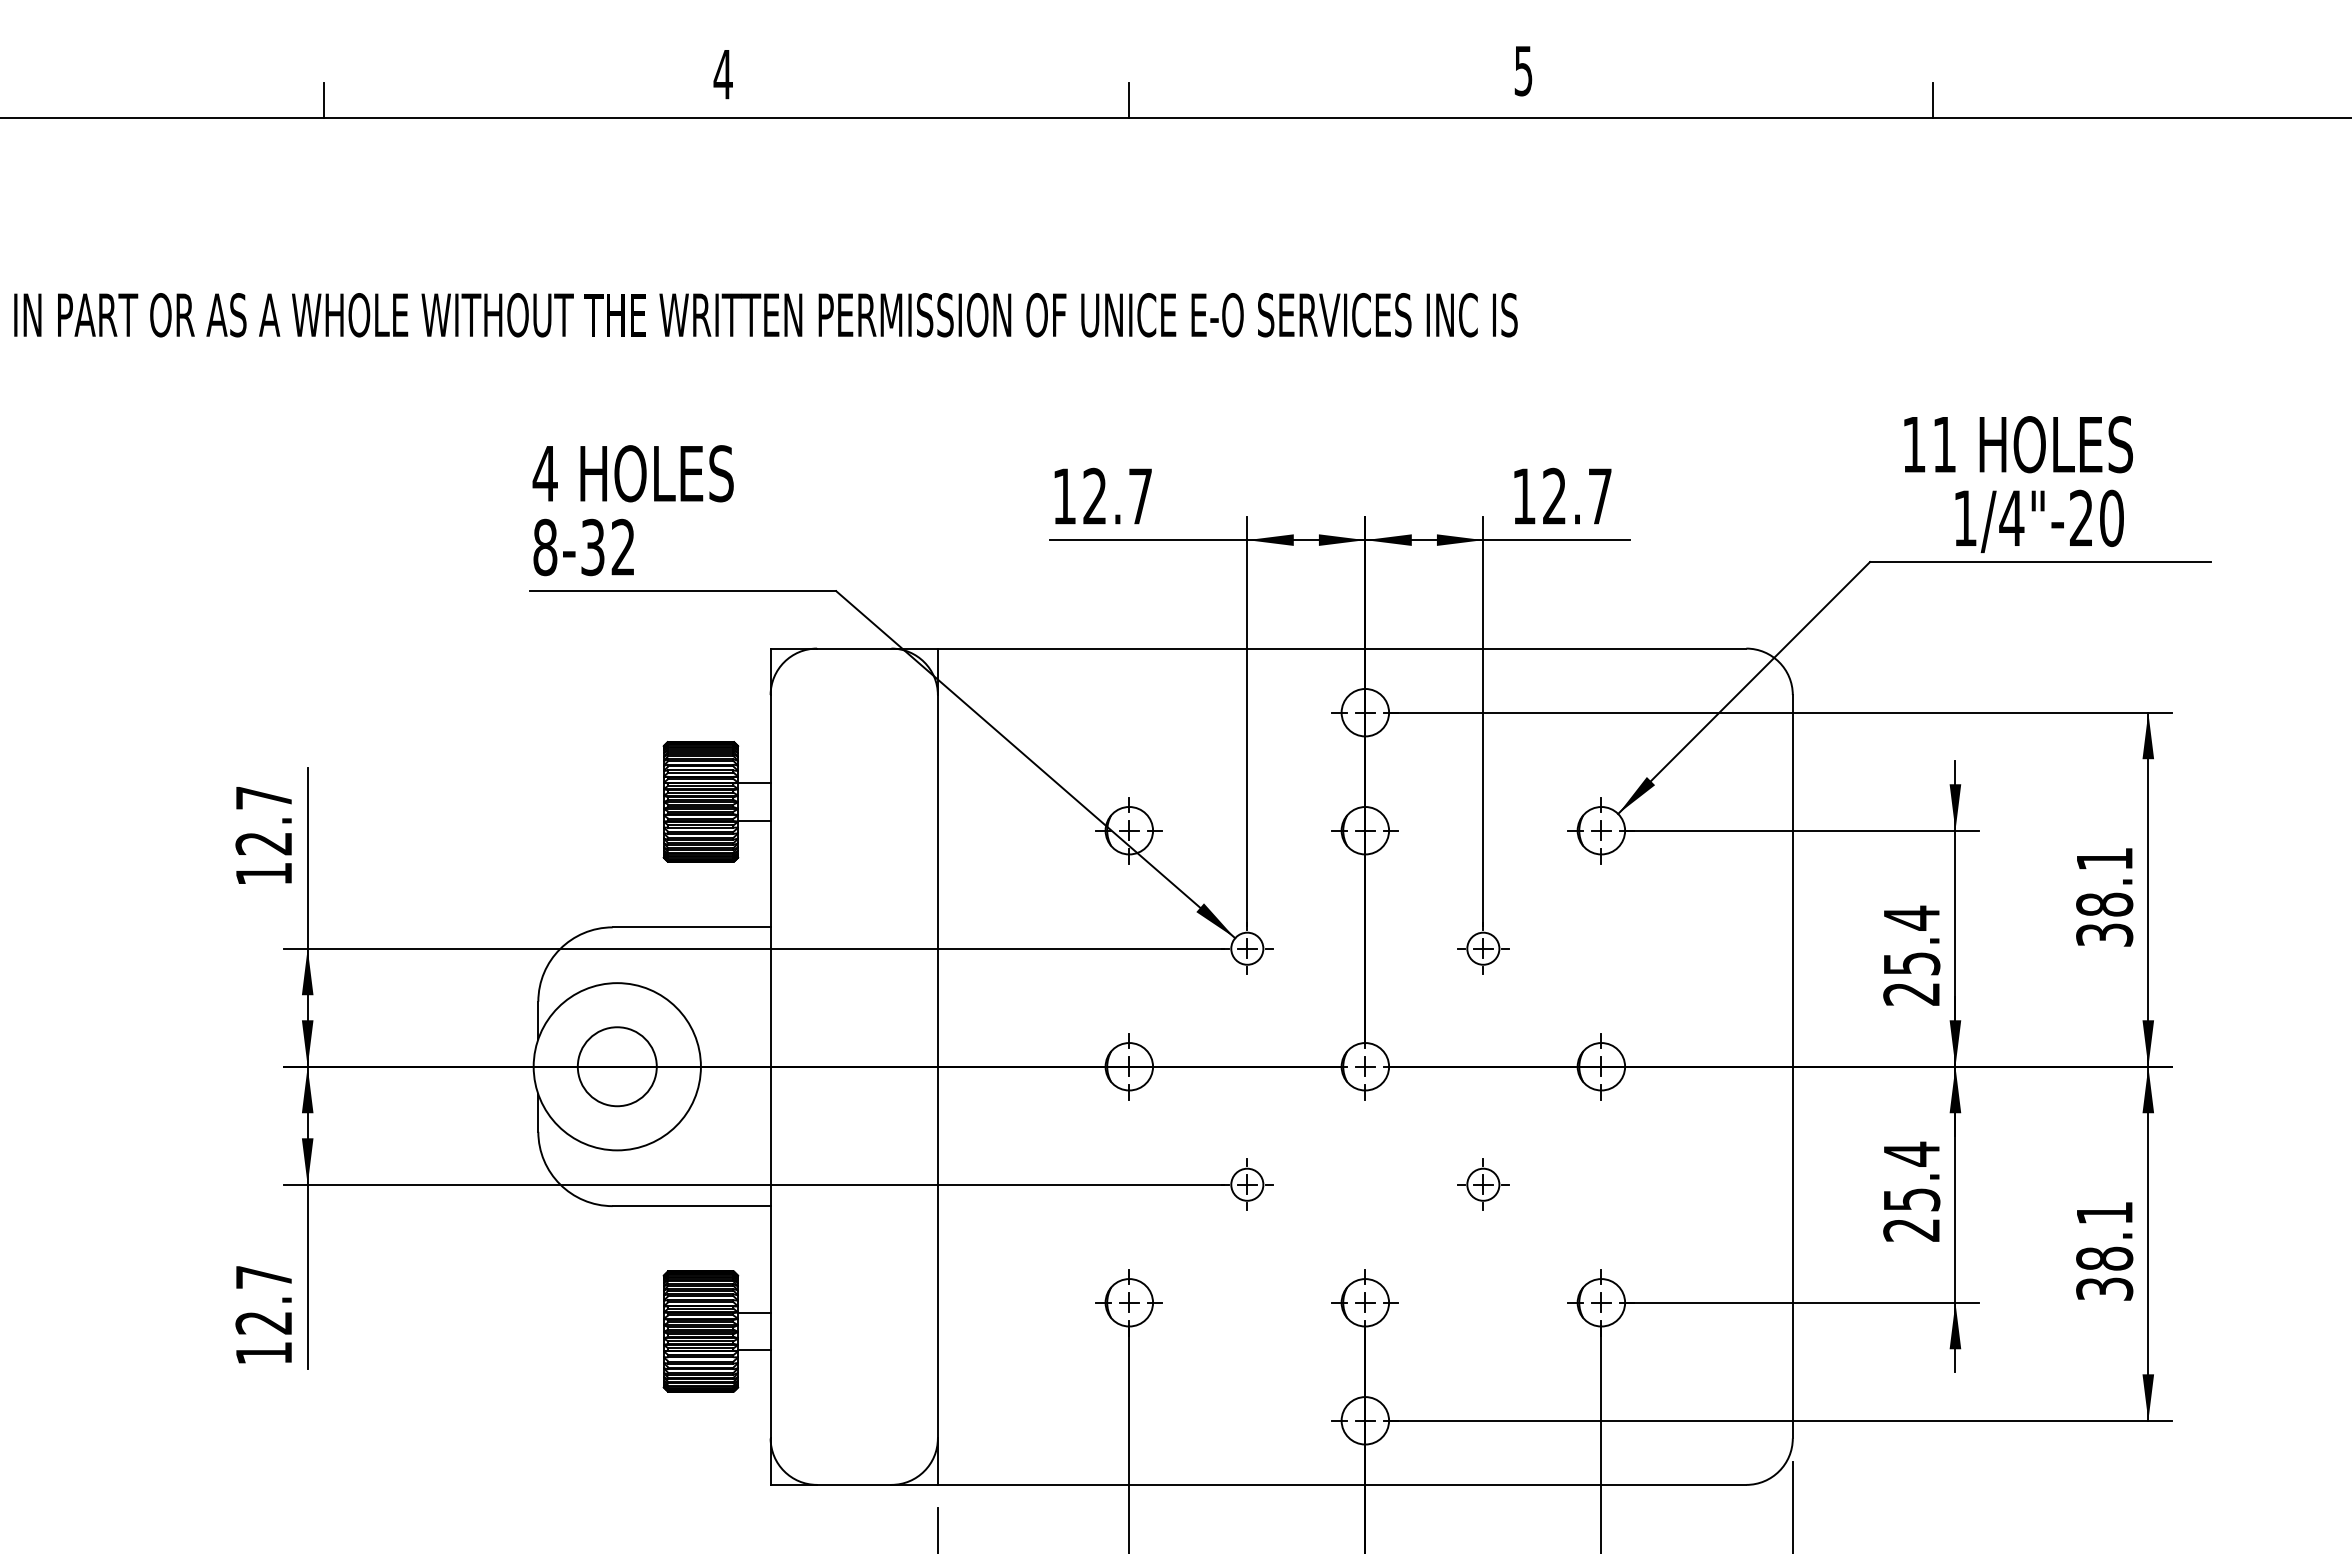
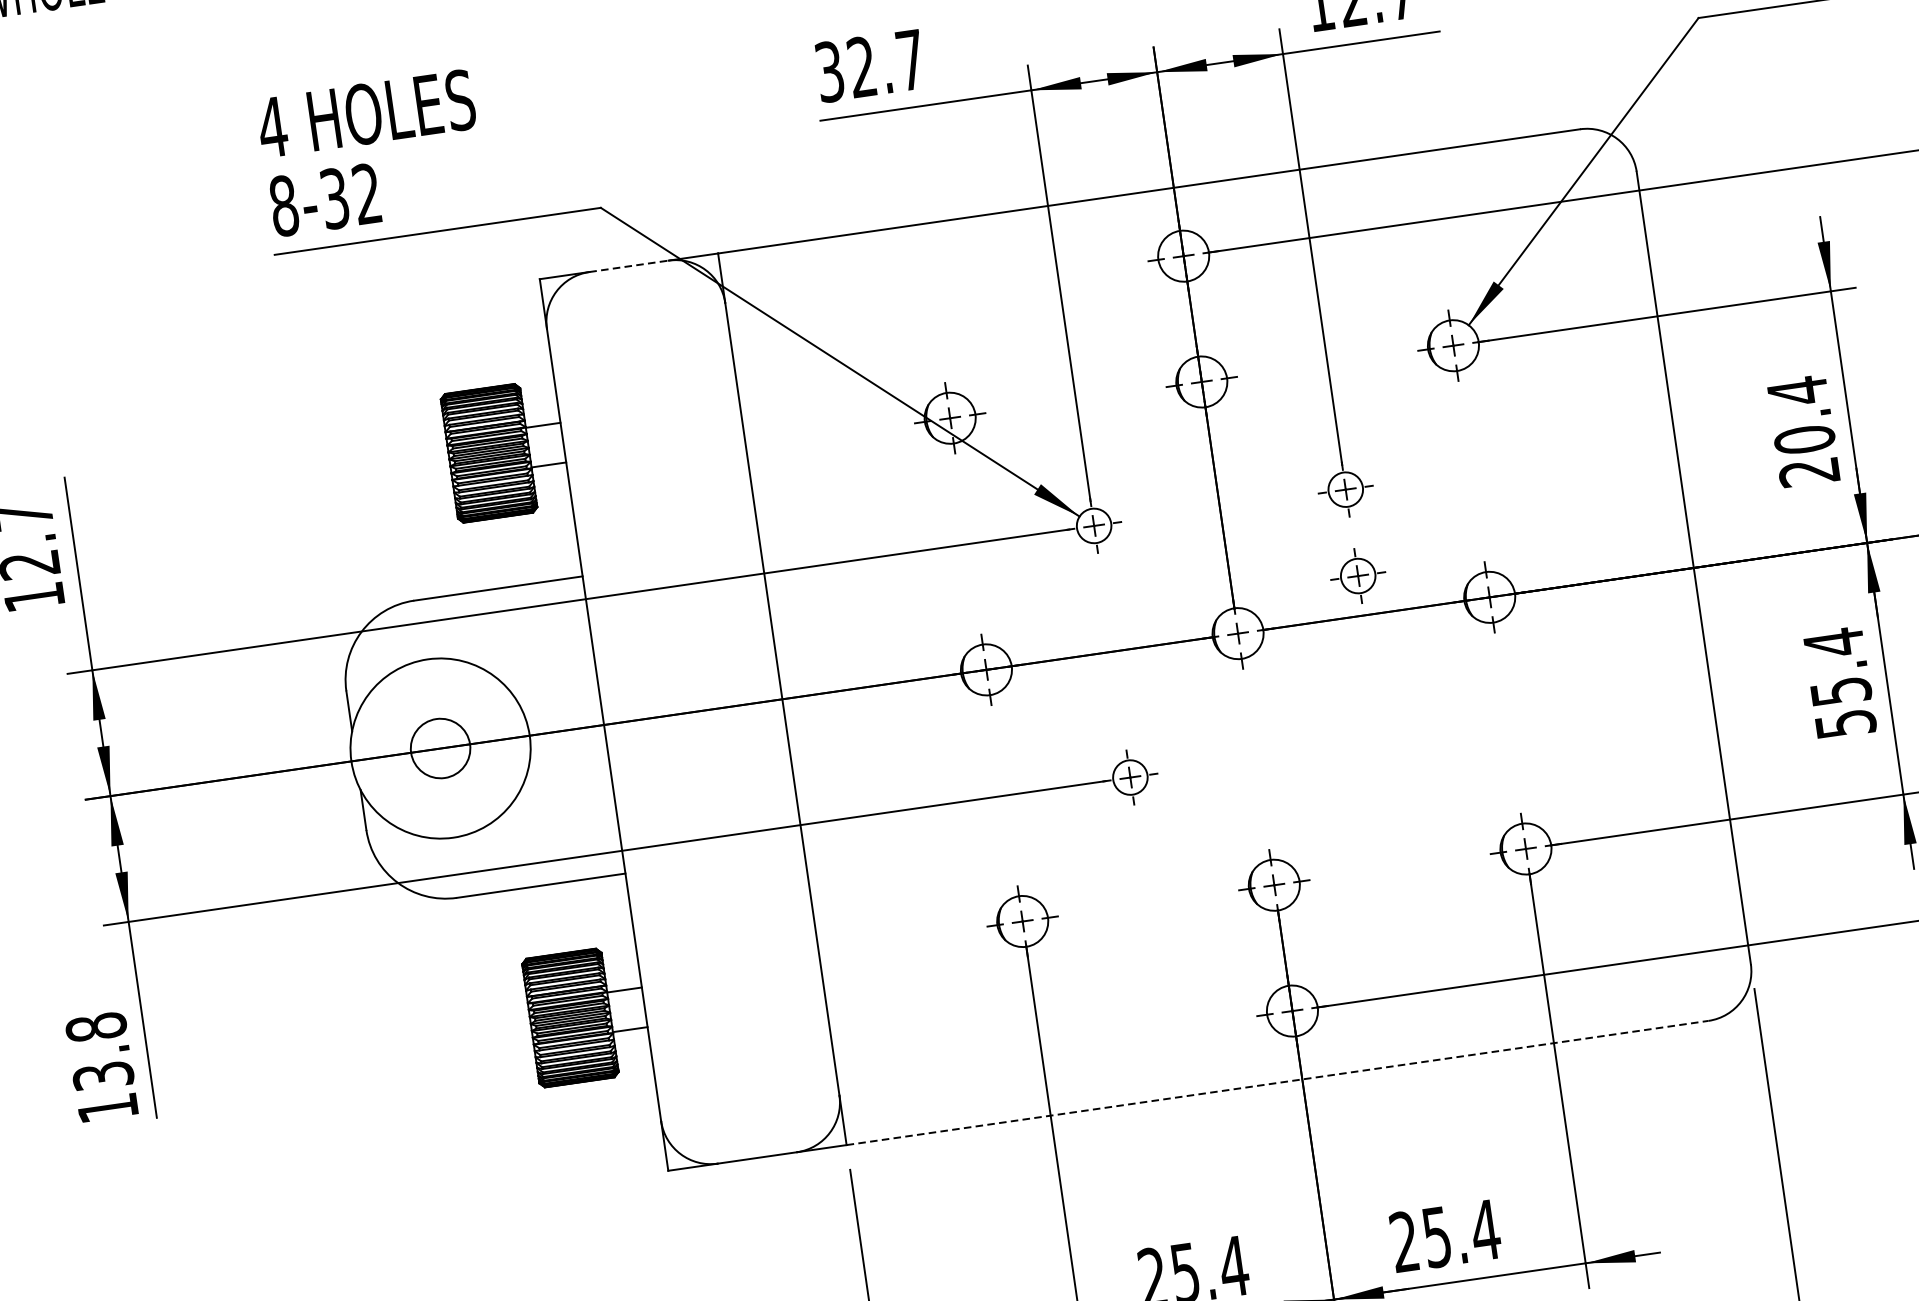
text: (1064, 496) -> (829, 71), 12.7 -> 32.7
line: (854, 648) -> (629, 266), solid -> dashed
text: (1911, 963) -> (1804, 439), 25.4 -> 20.4
circle: (616, 1066) -> (439, 748), size x0.7
part: (1483, 1184) -> (1358, 575), moved
text: (1911, 1230) -> (1845, 724), 25.4 -> 55.4
text: (263, 1299) -> (99, 1051), 12.7 -> 13.8
line: (1342, 1484) -> (1277, 1082), solid -> dashed

